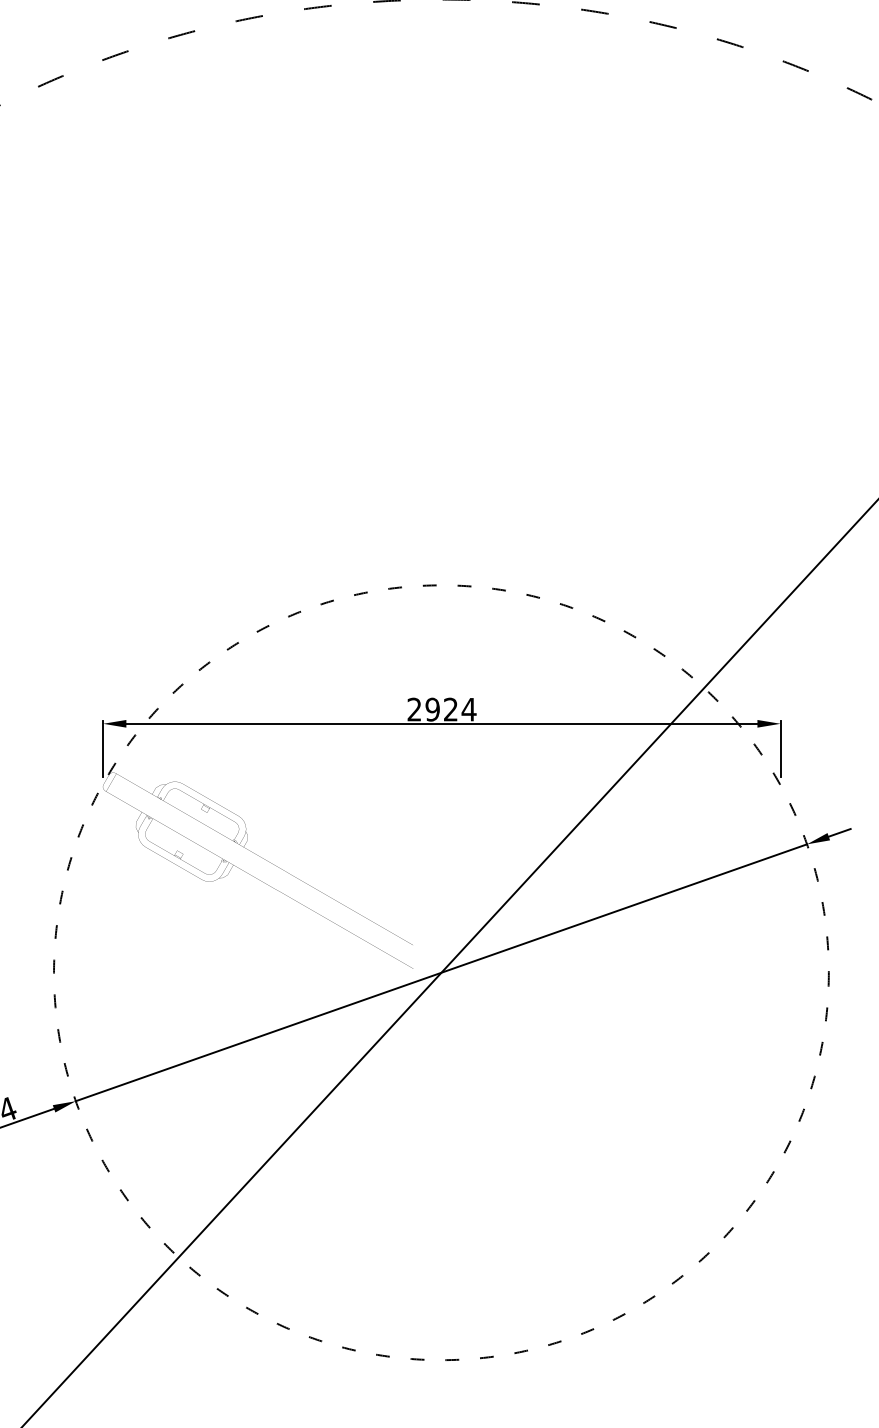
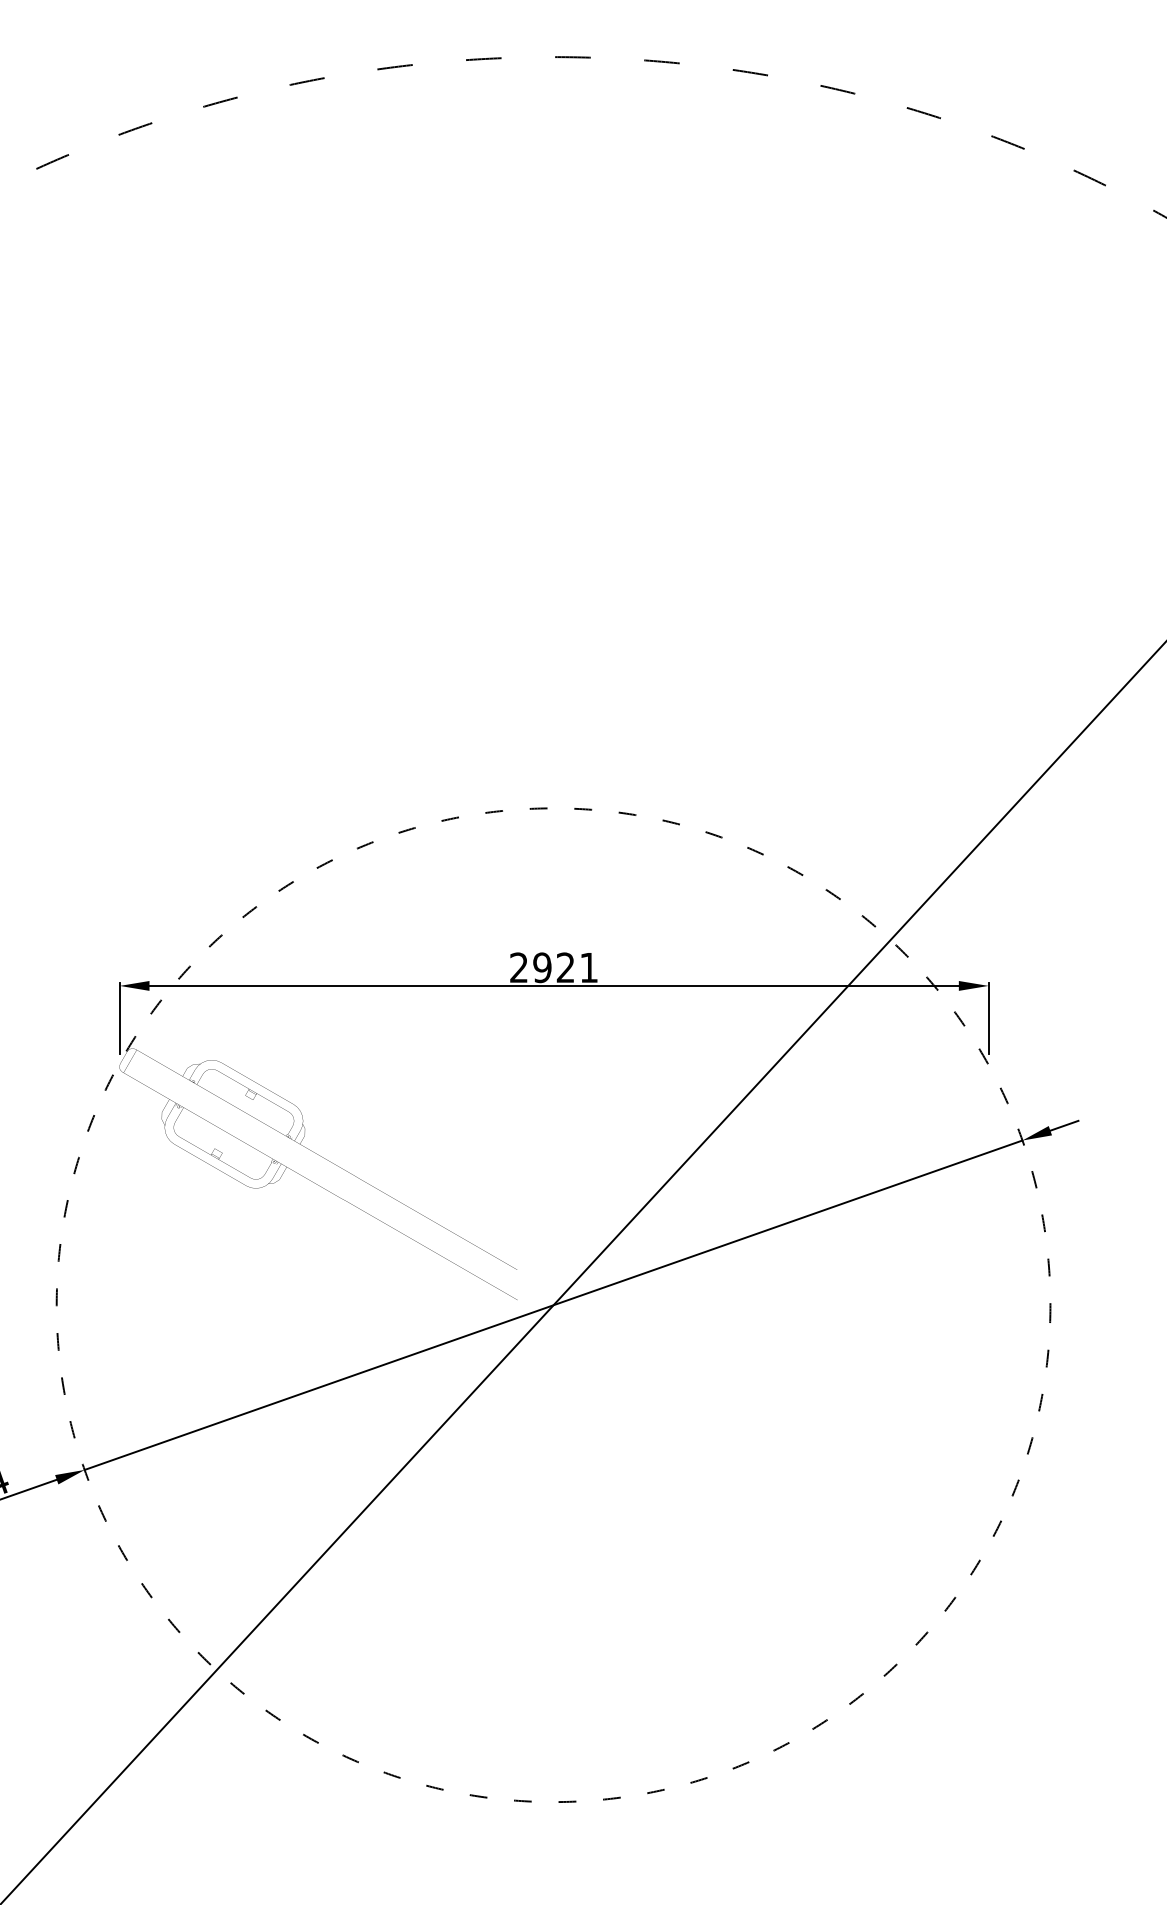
text: (468, 709) -> (588, 967), 2924 -> 2921

